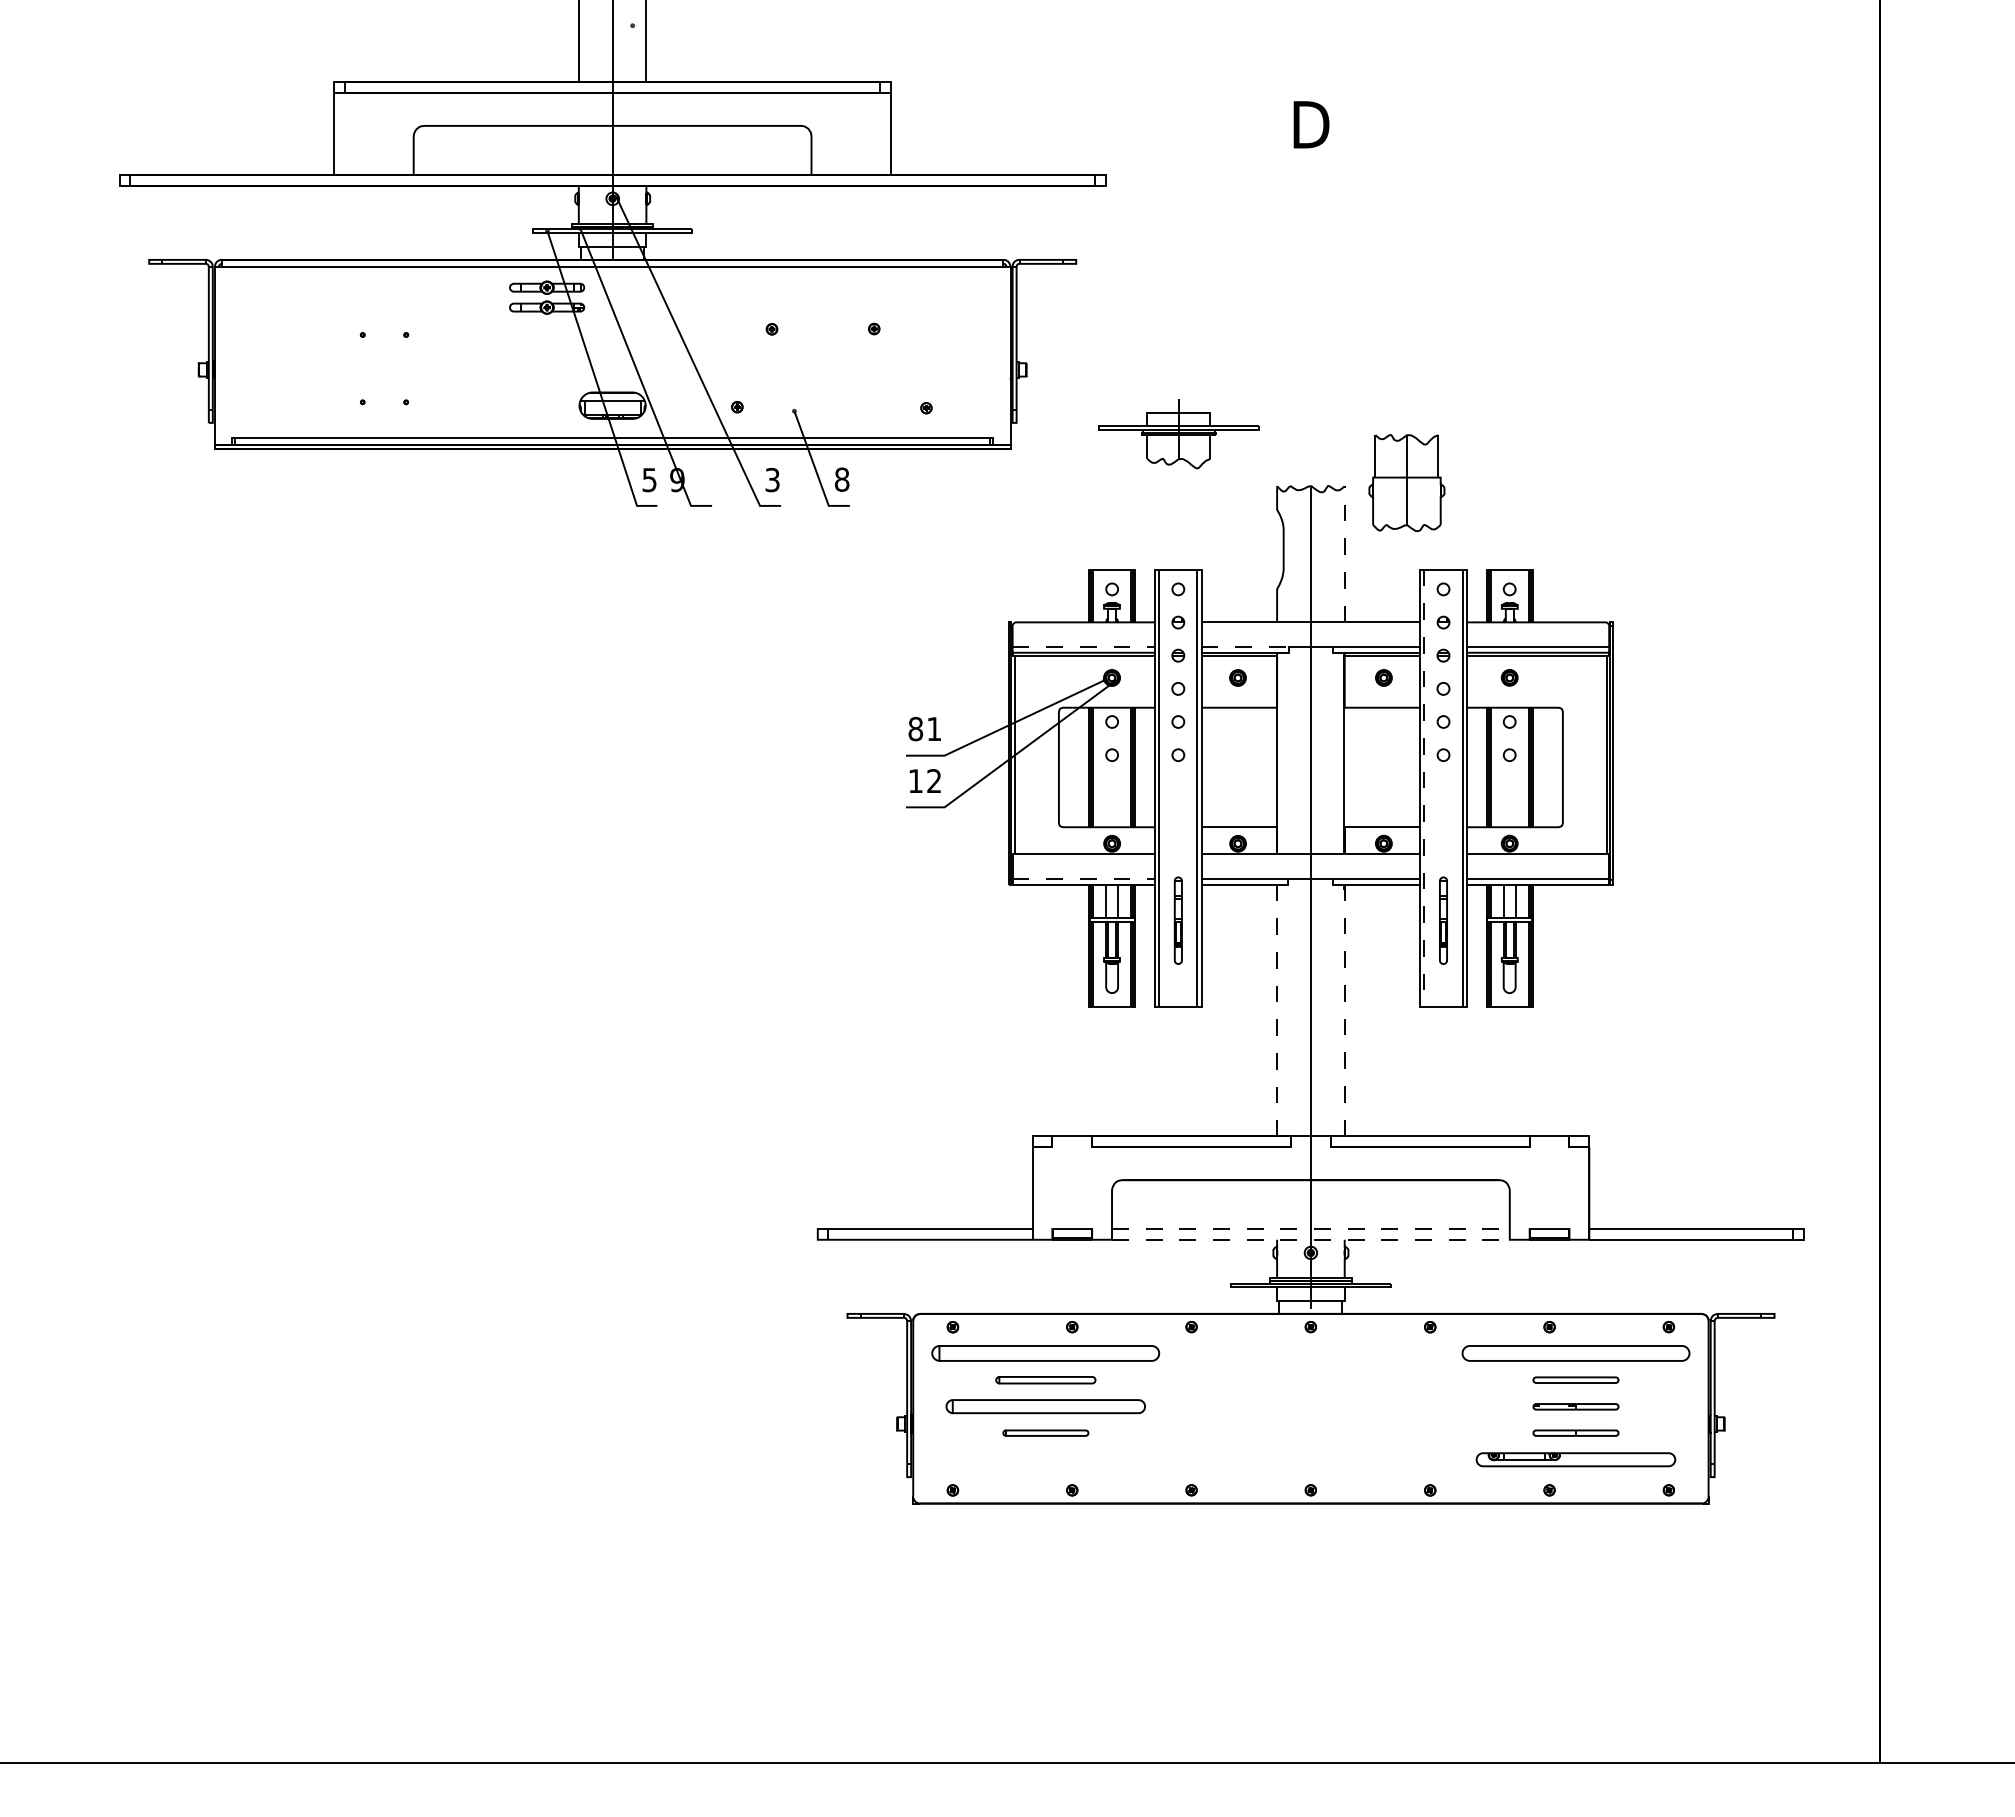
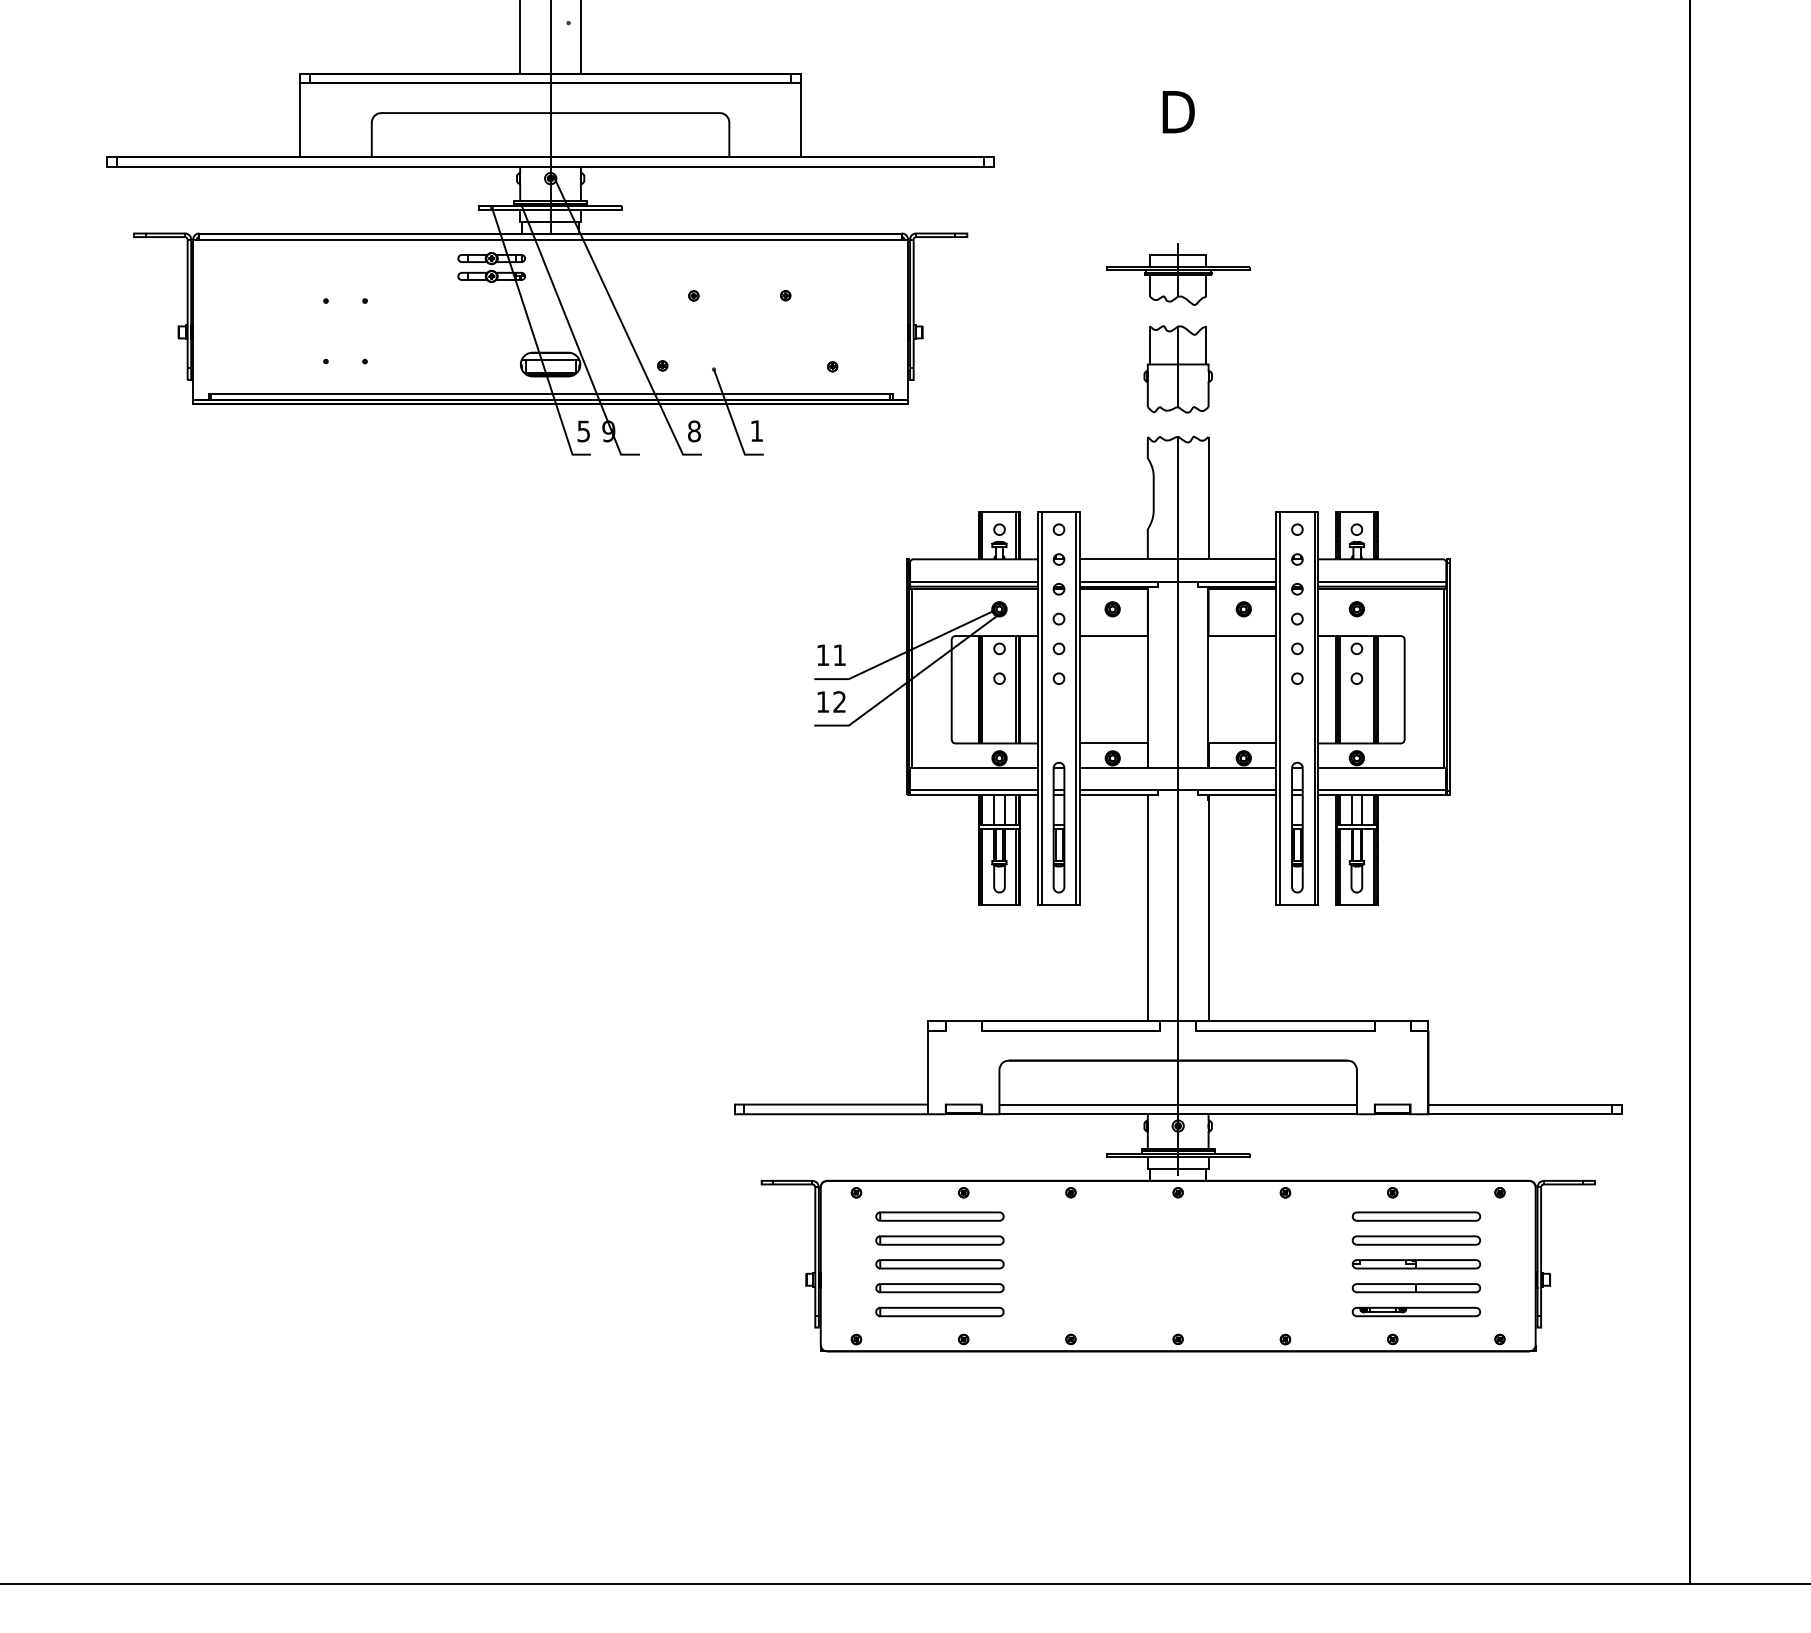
part: (1178, 434) -> (1177, 274), moved
text: (842, 479) -> (757, 430), 8 -> 1
text: (772, 480) -> (694, 431), 3 -> 8
part: (1406, 482) -> (1177, 368), moved
line: (1344, 553) -> (1208, 497), dashed -> solid
line: (1084, 647) -> (974, 581), dashed -> solid
line: (1245, 647) -> (1119, 581), dashed -> solid
text: (915, 729) -> (822, 655), 81 -> 11
line: (1424, 788) -> (1280, 708), dashed -> solid
line: (1084, 879) -> (974, 790), dashed -> solid
part: (1178, 920) -> (1059, 827), size x1.67
part: (1443, 920) -> (1297, 827), size x1.67
line: (1277, 1008) -> (1148, 906), dashed -> solid
line: (1344, 1008) -> (1208, 906), dashed -> solid
line: (1310, 1229) -> (1177, 1105), dashed -> solid
line: (1310, 1239) -> (1177, 1114), dashed -> solid
part: (1045, 1353) -> (939, 1216), size x0.62
part: (1575, 1353) -> (1416, 1216), size x0.62
part: (1045, 1379) -> (939, 1239), size x1.43
part: (1575, 1379) -> (1416, 1239), size x1.67
part: (1045, 1406) -> (939, 1264), size x0.71
part: (1575, 1406) -> (1416, 1264), size x1.67
part: (1045, 1432) -> (939, 1287), size x1.67
part: (1575, 1432) -> (1416, 1287), size x1.67
part: (1045, 1459) -> (939, 1311), added
part: (1575, 1459) -> (1416, 1311), size x0.71

